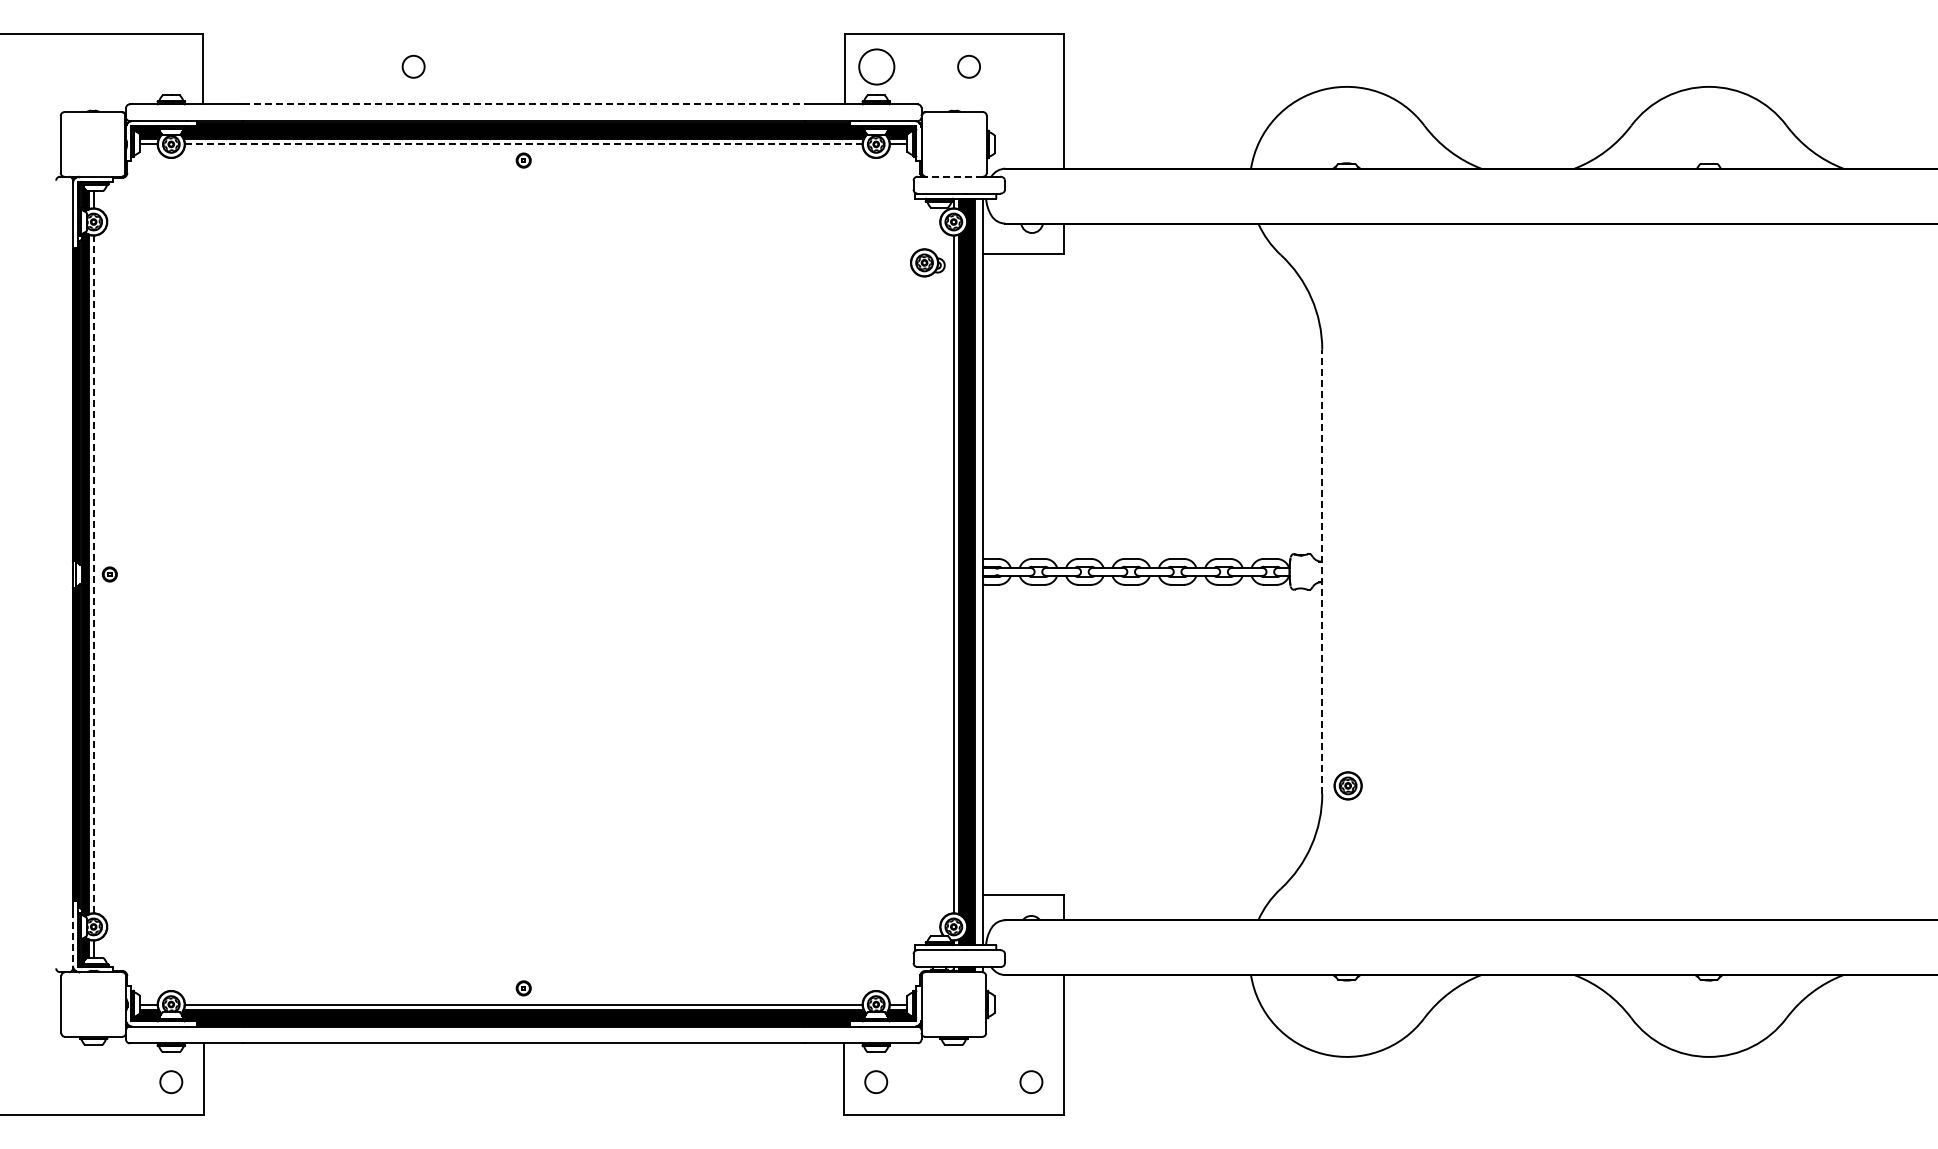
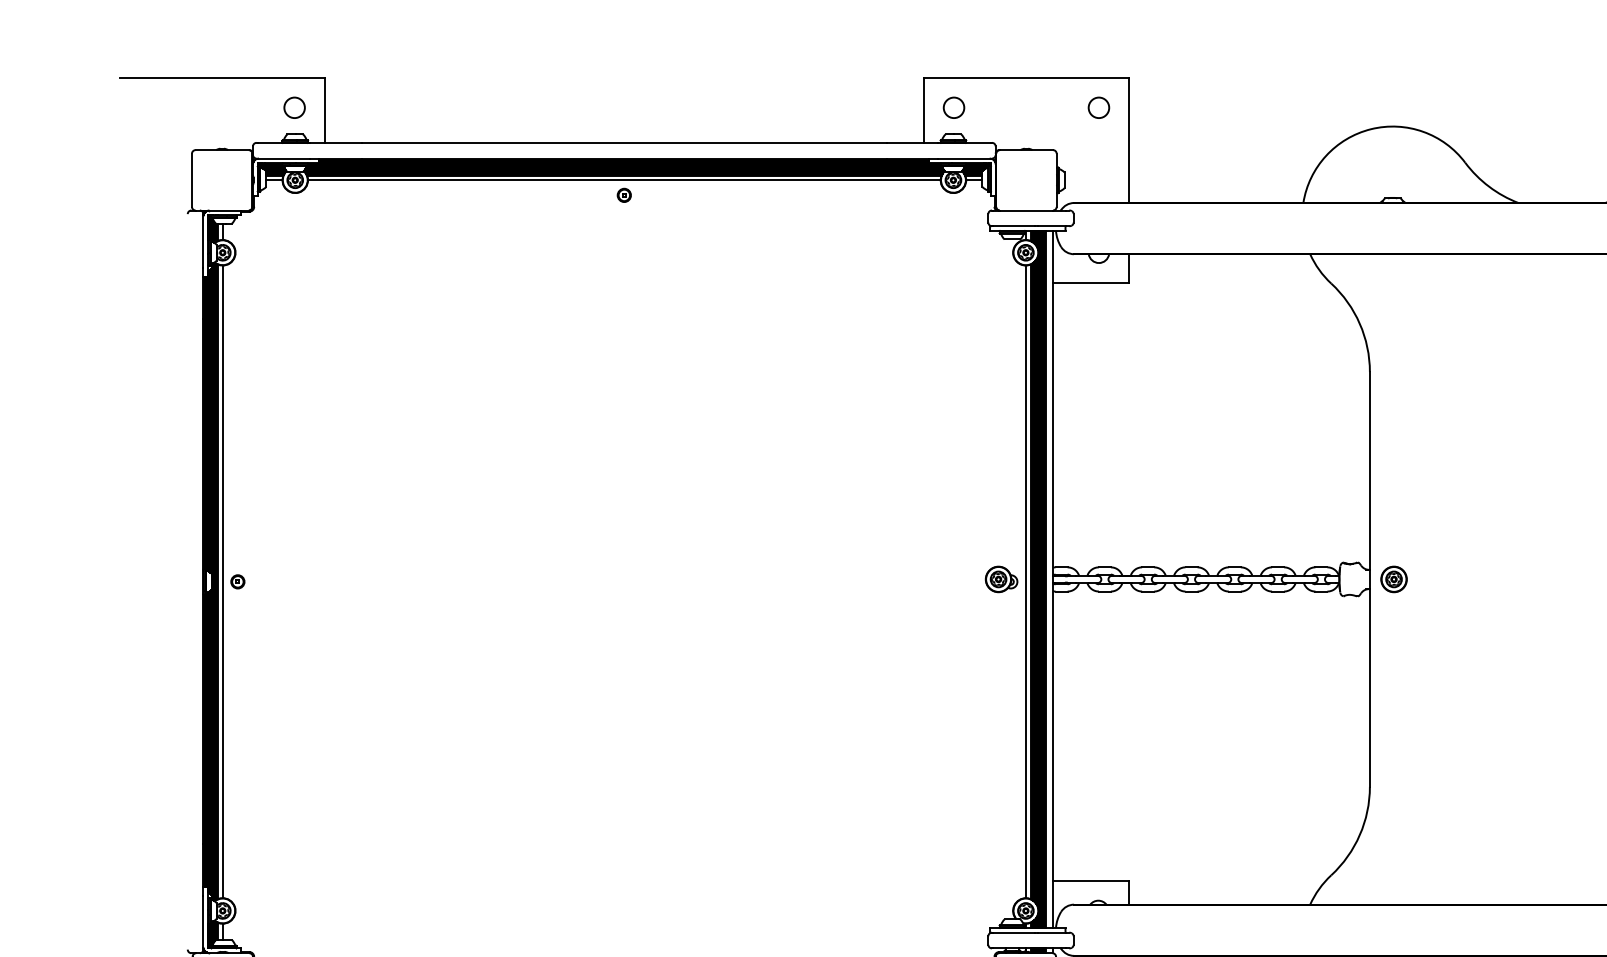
circle: (413, 66) -> (294, 107), moved
circle: (876, 66) -> (953, 107), size x0.62
circle: (968, 66) -> (1098, 107), moved
line: (524, 104) -> (625, 143), dashed -> solid
line: (523, 144) -> (624, 180), dashed -> solid
line: (953, 176) -> (1025, 210), dashed -> solid
part: (927, 262) -> (1001, 579), moved
line: (1322, 571) -> (1370, 579), dashed -> solid
line: (93, 574) -> (222, 581), dashed -> solid
part: (1347, 785) -> (1393, 579), moved
line: (73, 939) -> (203, 922), dashed -> solid

